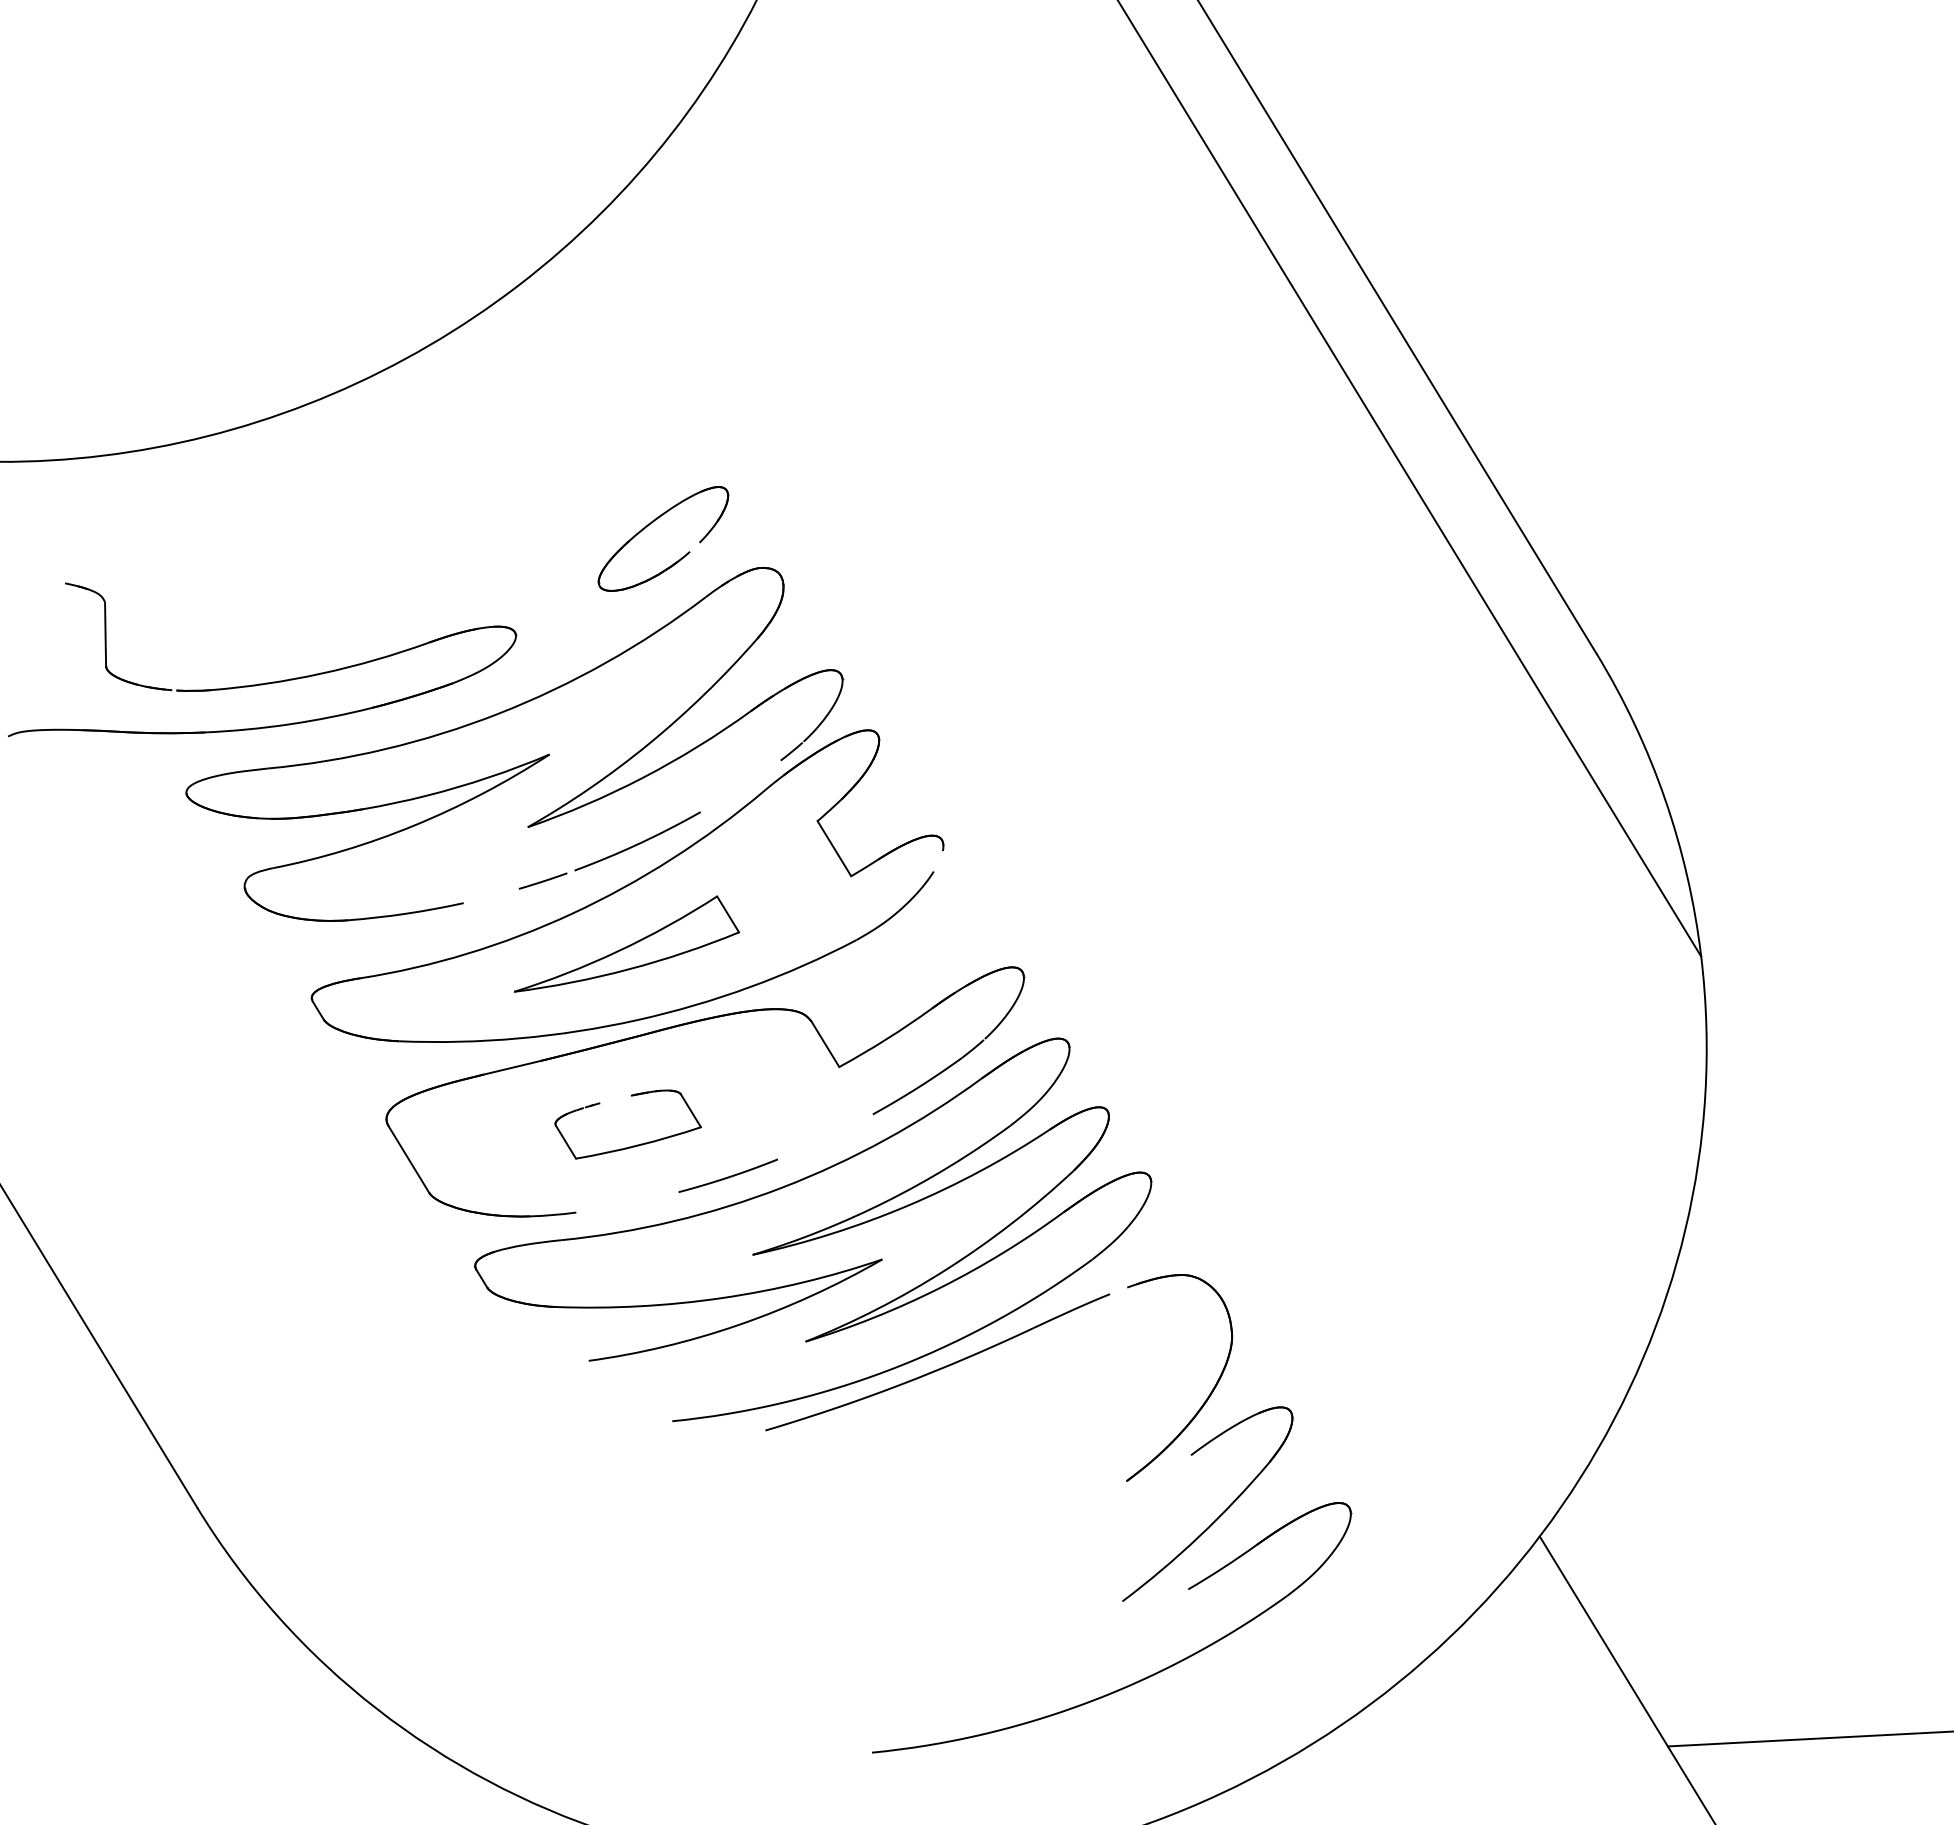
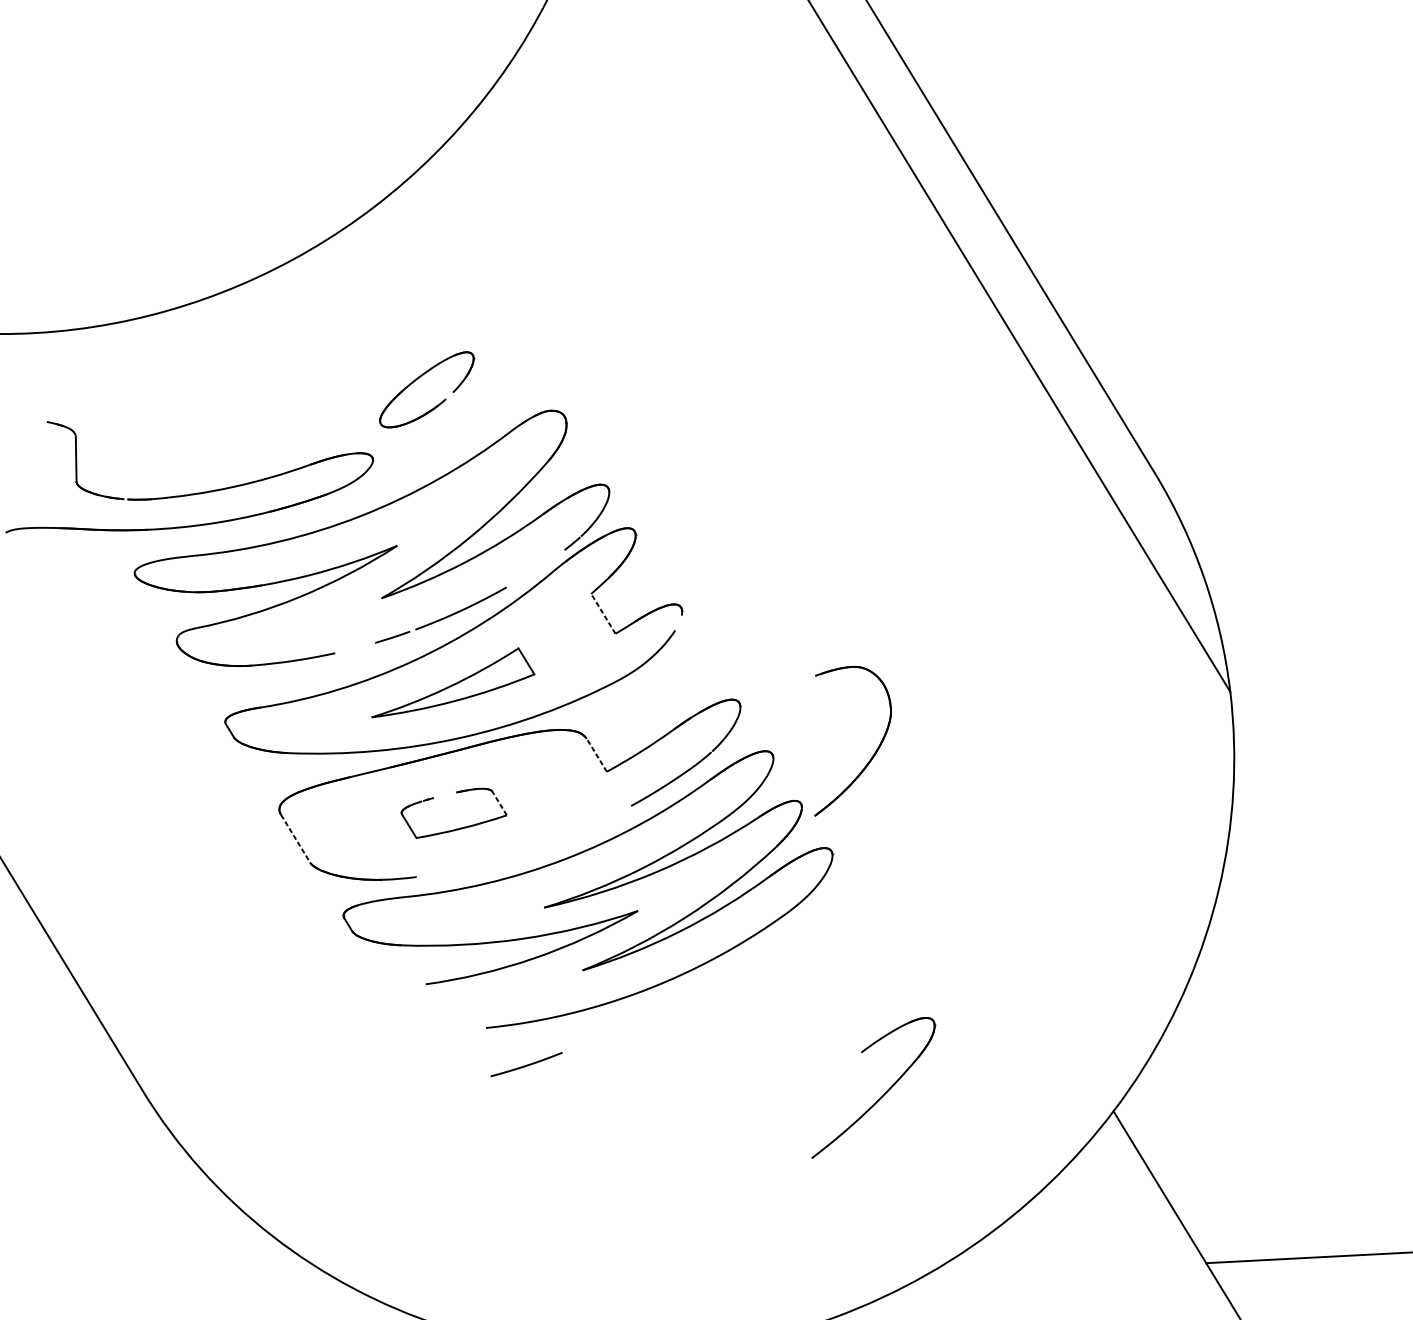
part: (652, 523) -> (418, 378), moved
line: (834, 848) -> (603, 613), solid -> dashed
line: (825, 1044) -> (596, 755), solid -> dashed
line: (690, 1110) -> (499, 803), solid -> dashed
line: (409, 1159) -> (296, 838), solid -> dashed
curve: (727, 1176) -> (526, 1065), moved
part: (937, 1362) -> (677, 985), removed
part: (1208, 1395) -> (873, 754), moved
part: (1133, 1682) -> (819, 1216), removed

